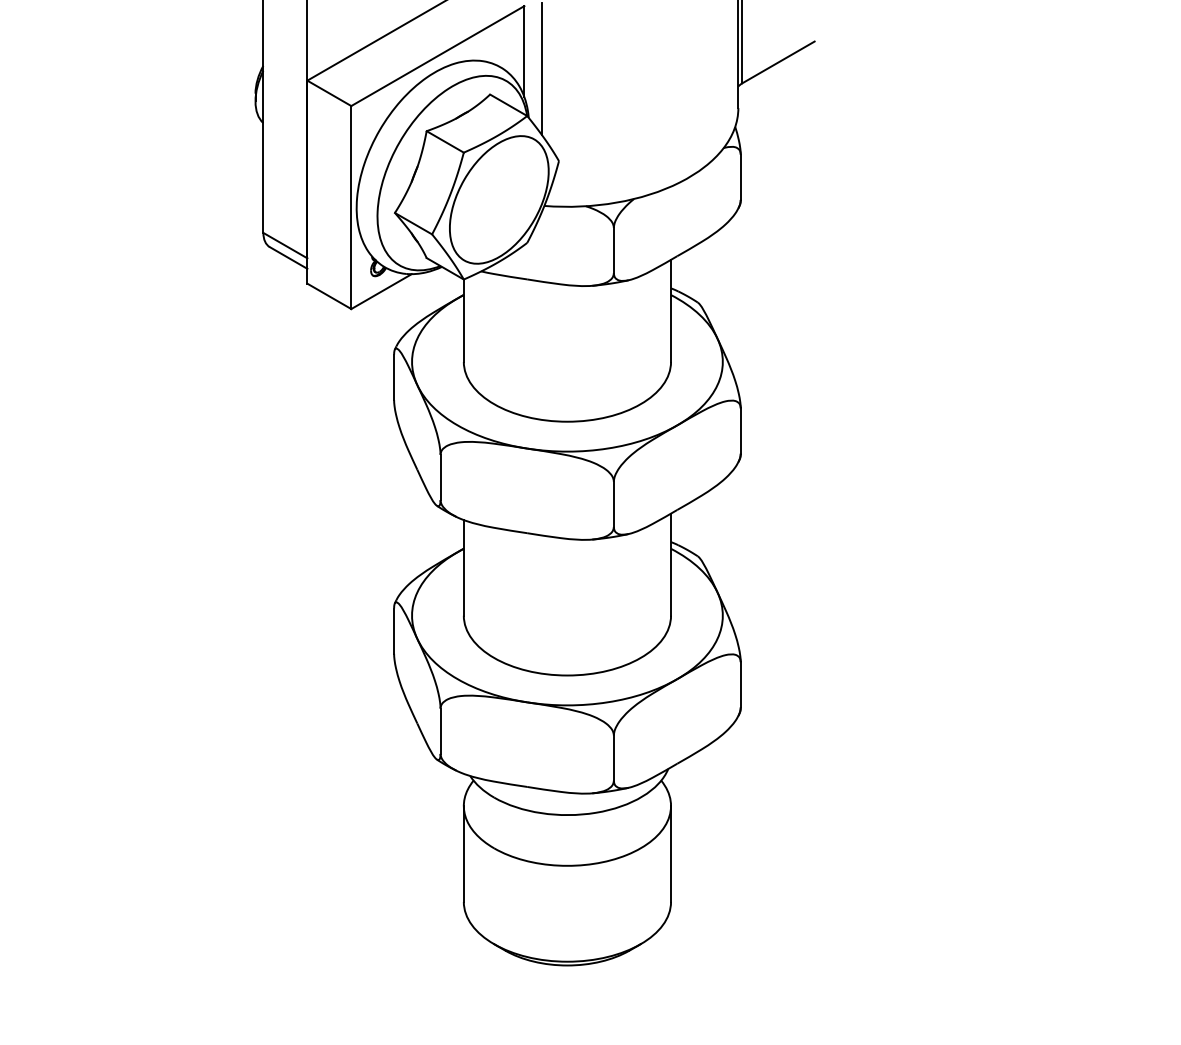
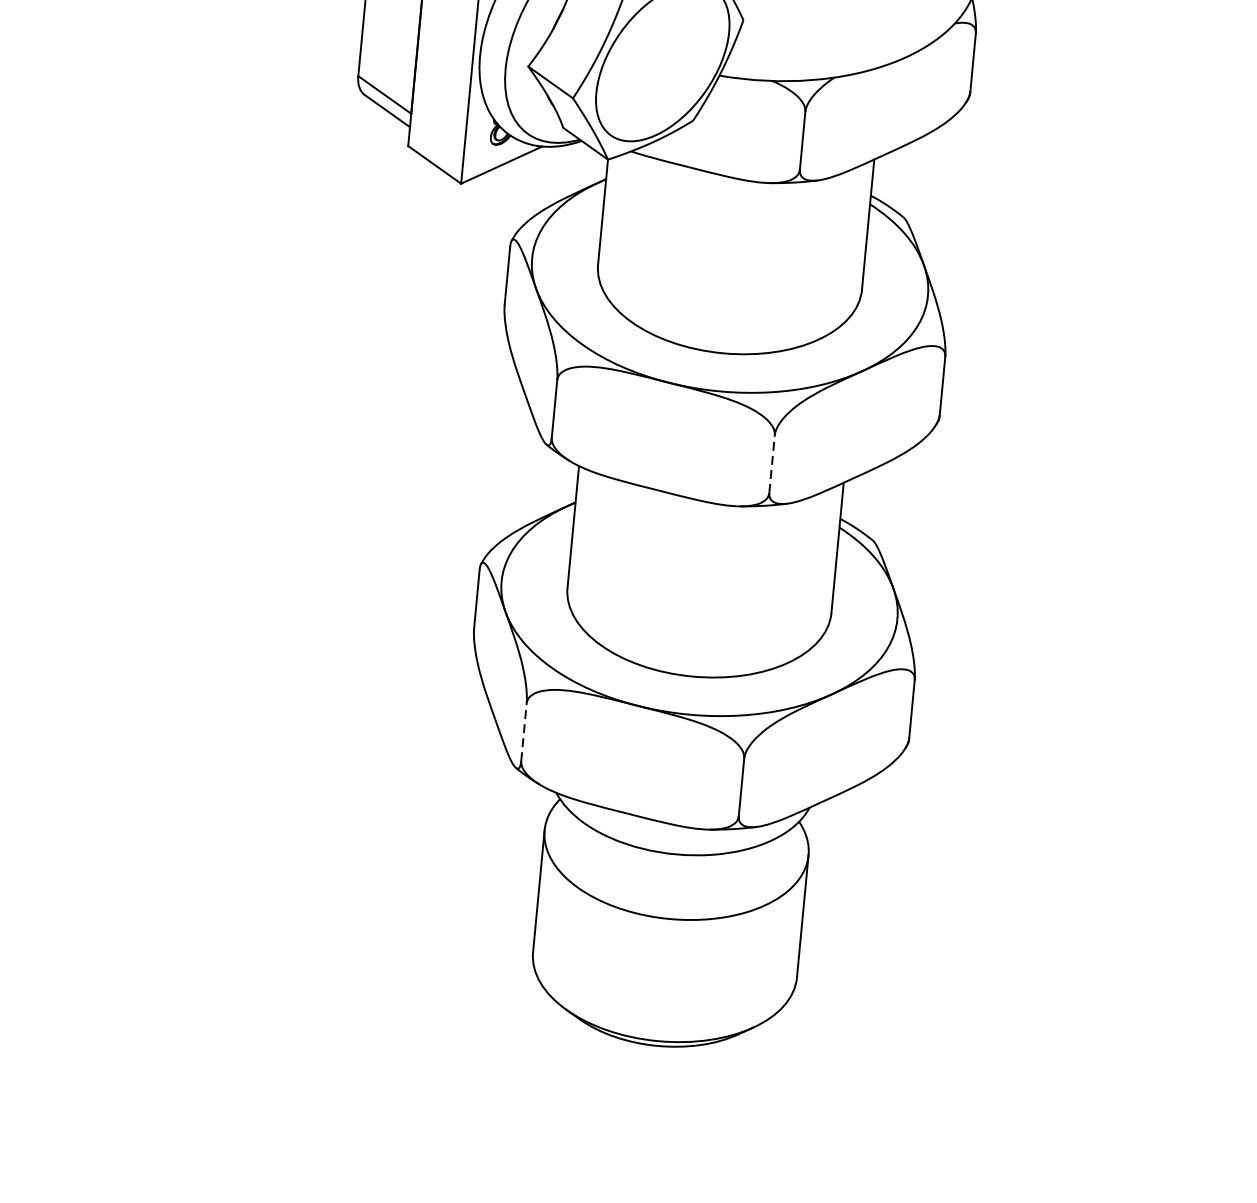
line: (613, 504) -> (771, 464), solid -> dashed
line: (440, 731) -> (523, 732), solid -> dashed

